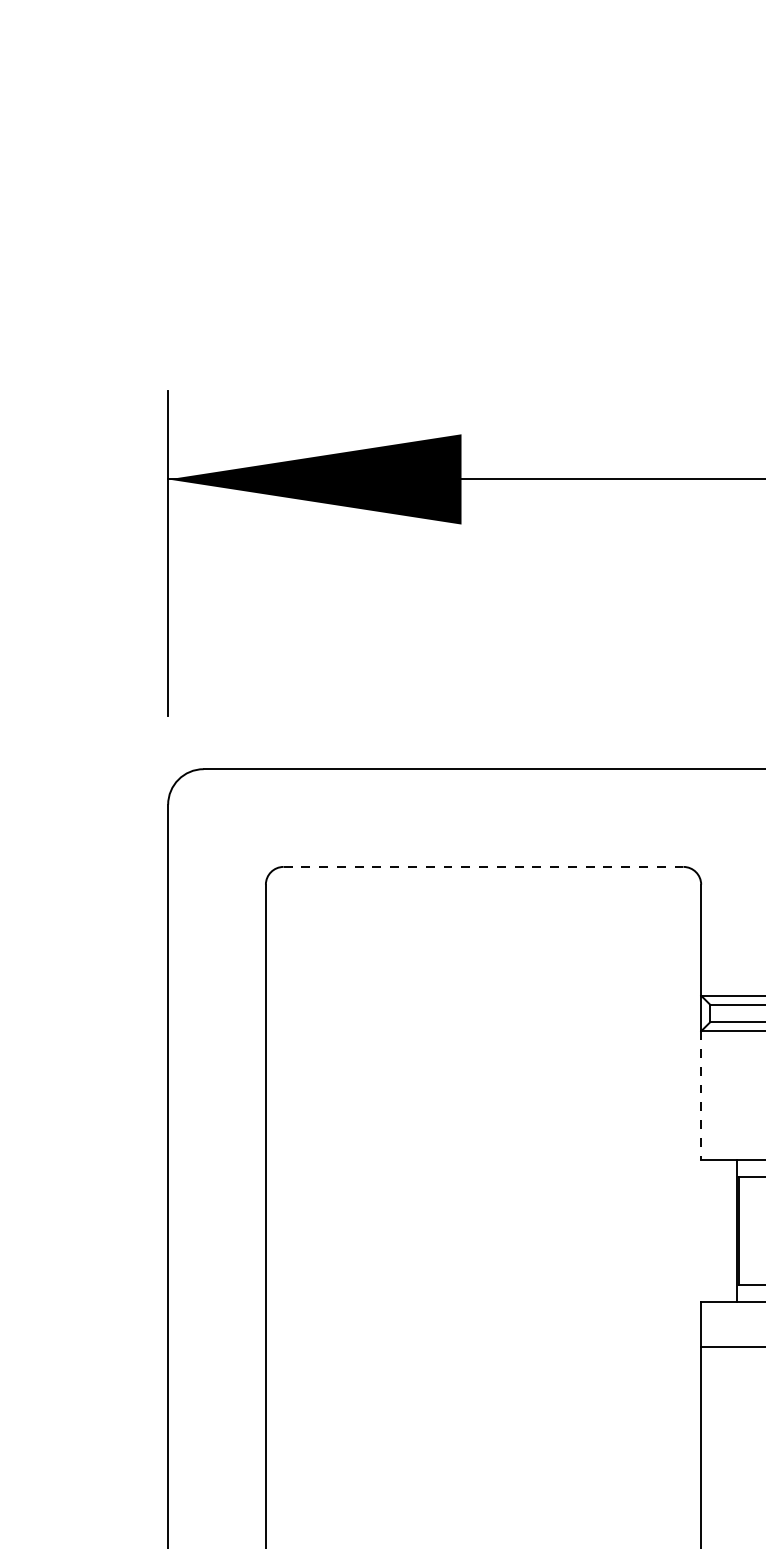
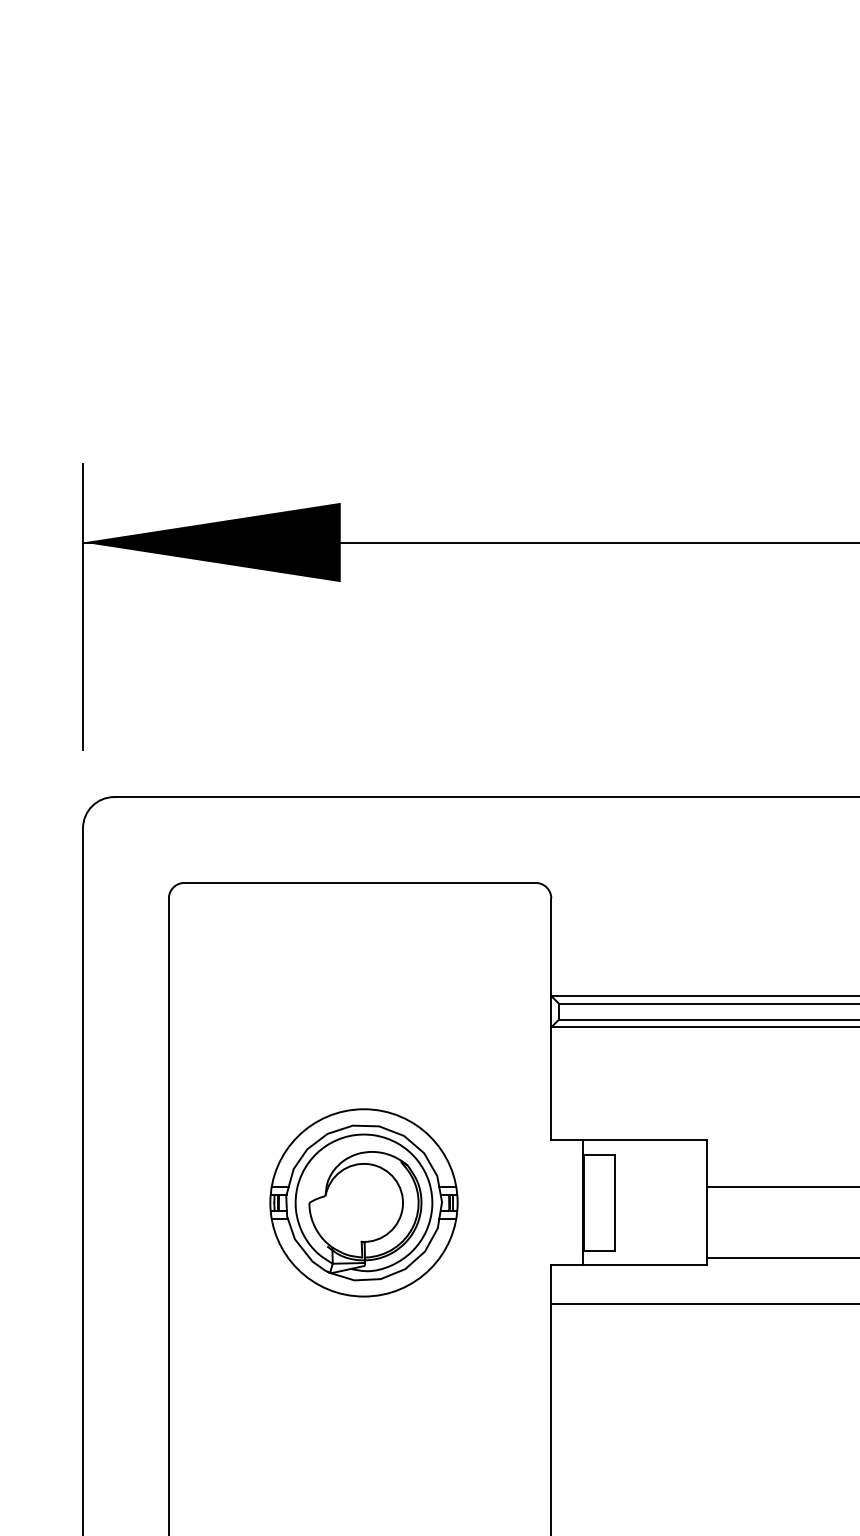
line: (483, 866) -> (360, 882), dashed -> solid
line: (701, 1095) -> (551, 1083), dashed -> solid
part: (487, 1230) -> (363, 1202), added

